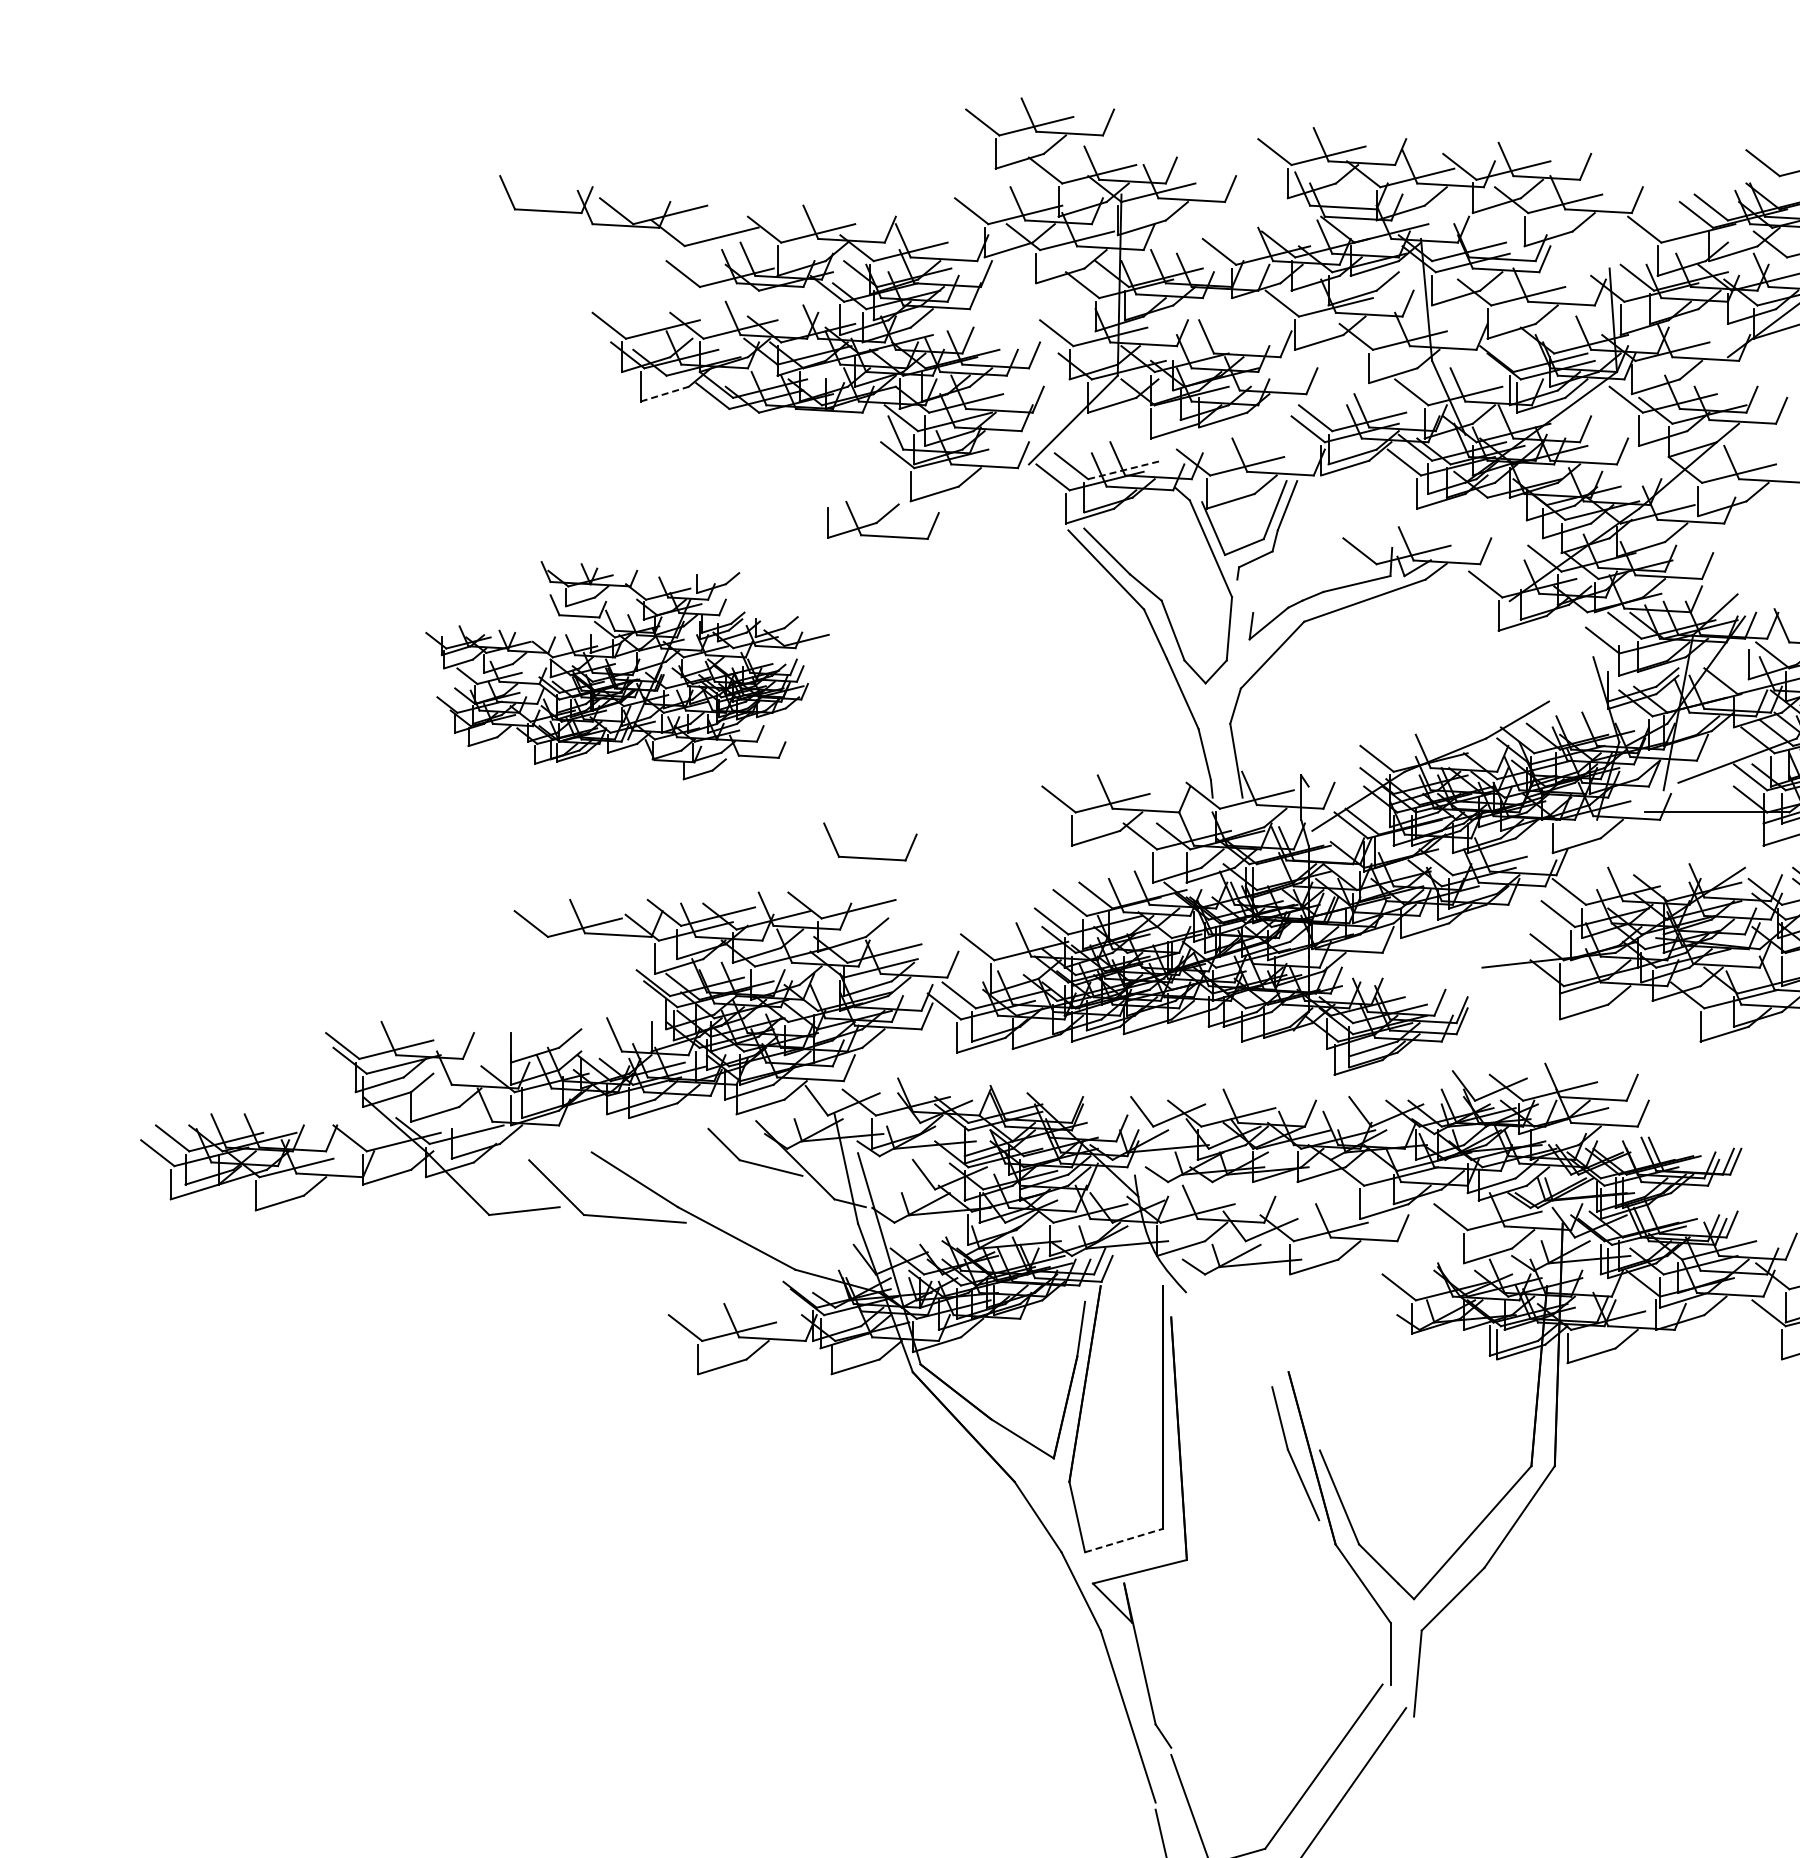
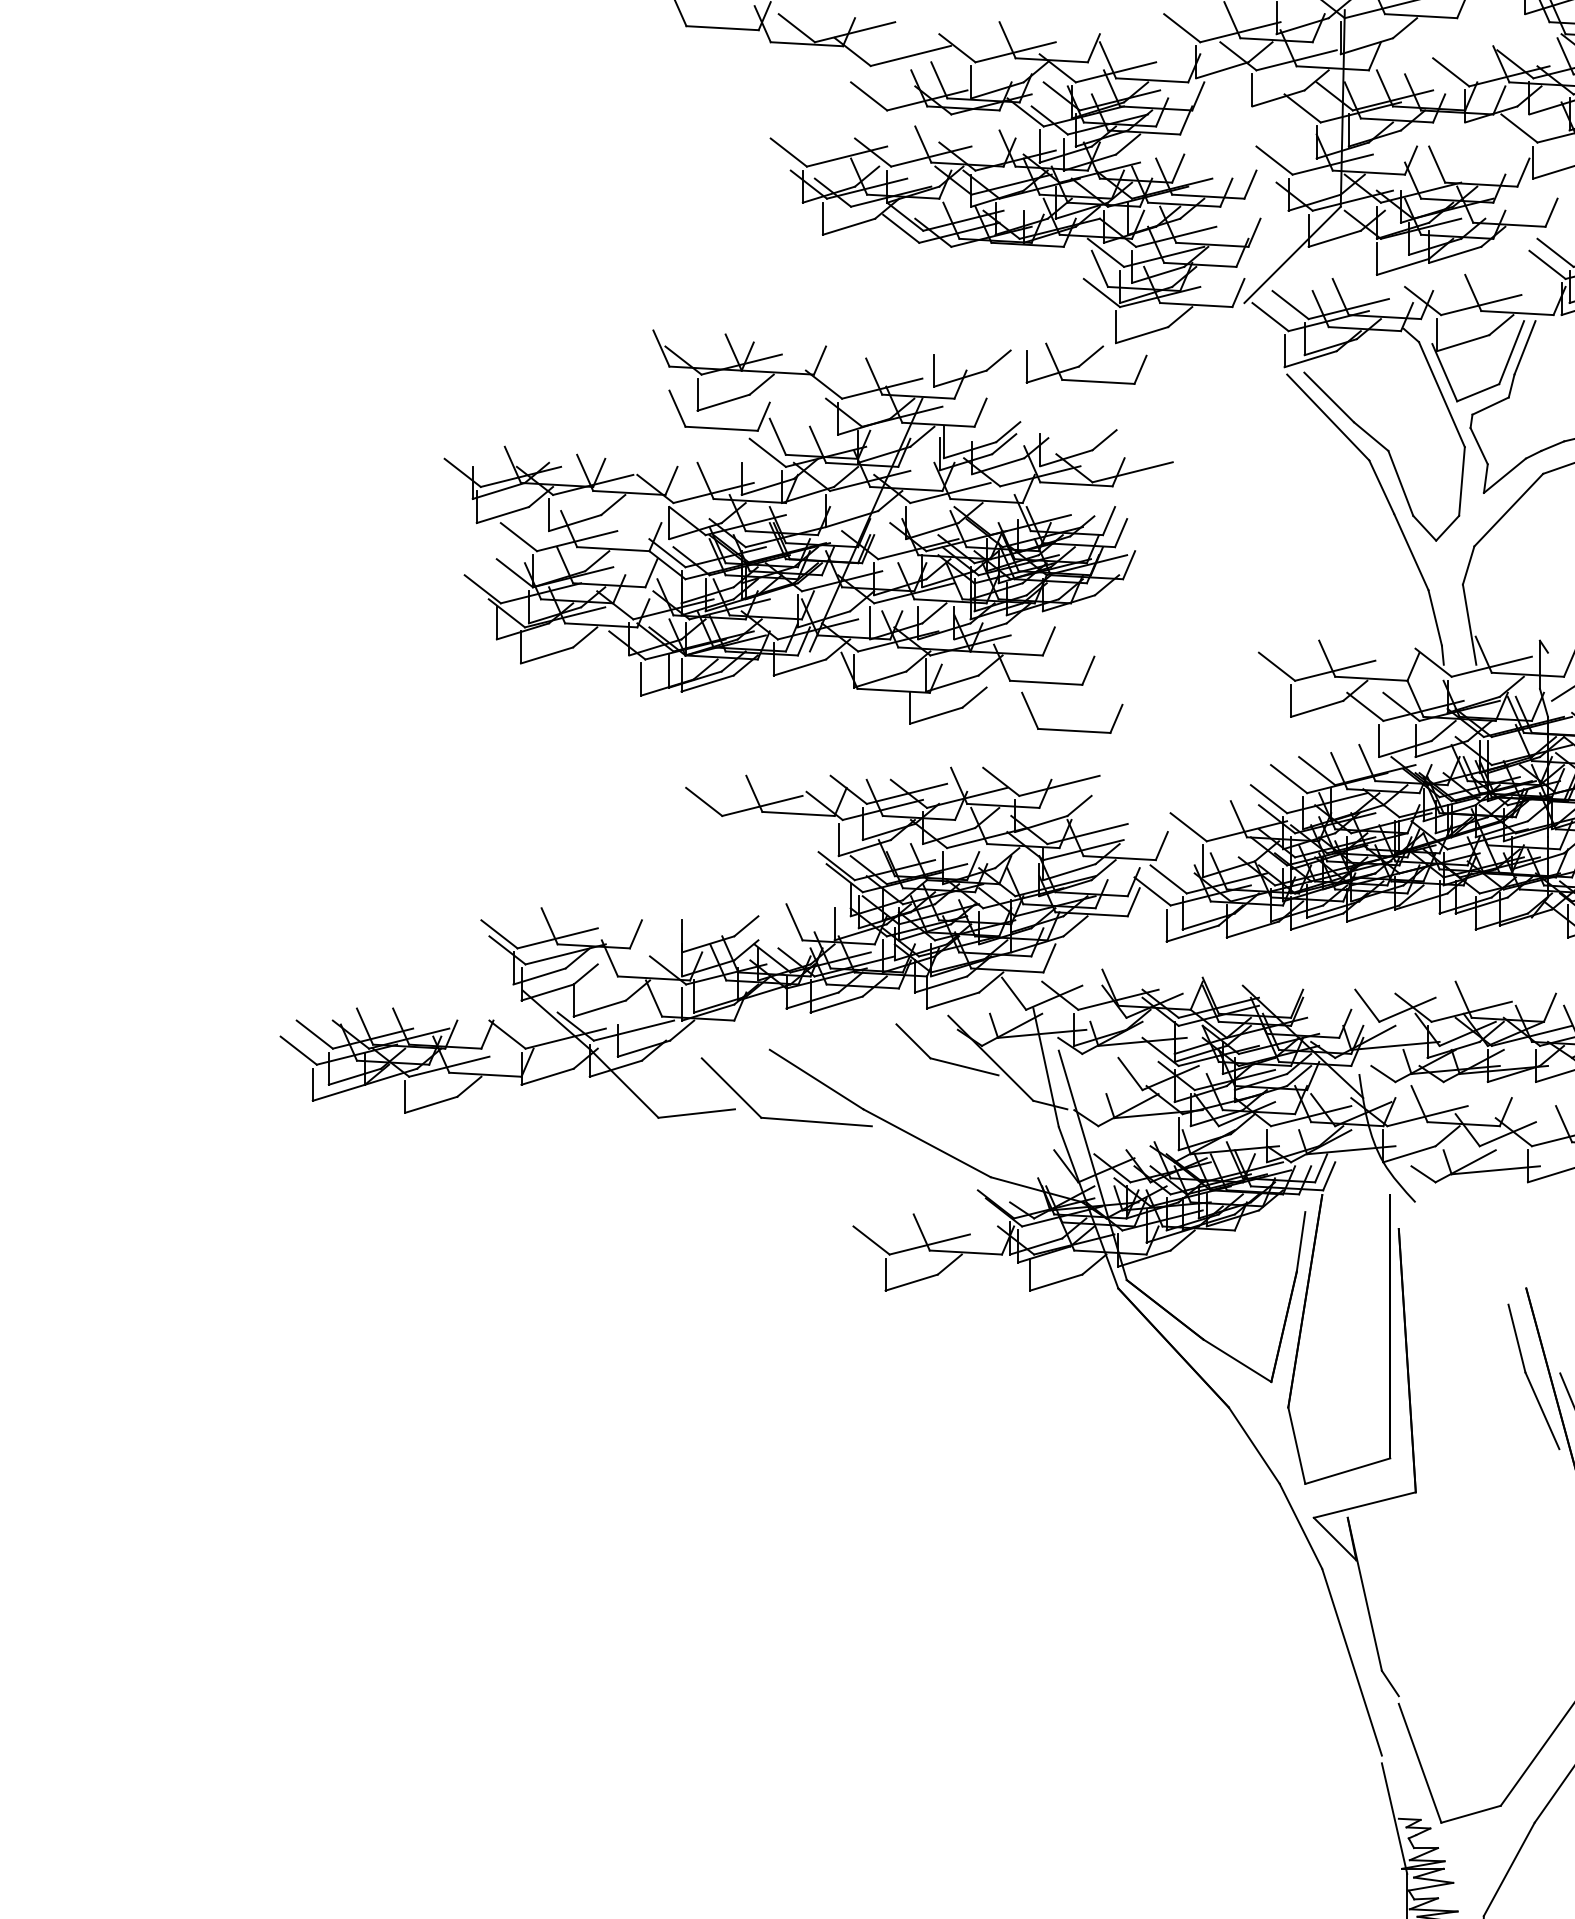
line: (665, 394) -> (849, 227), dashed -> solid
line: (1125, 469) -> (1349, 308), dashed -> solid
line: (1245, 596) -> (1479, 446), added
part: (627, 670) -> (808, 526), size x1.67
line: (1124, 1540) -> (1348, 1471), dashed -> solid

